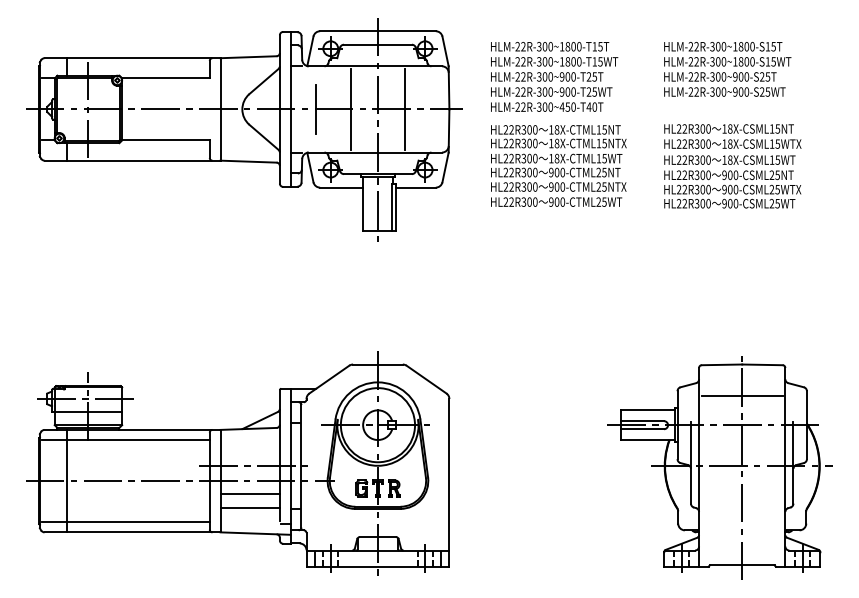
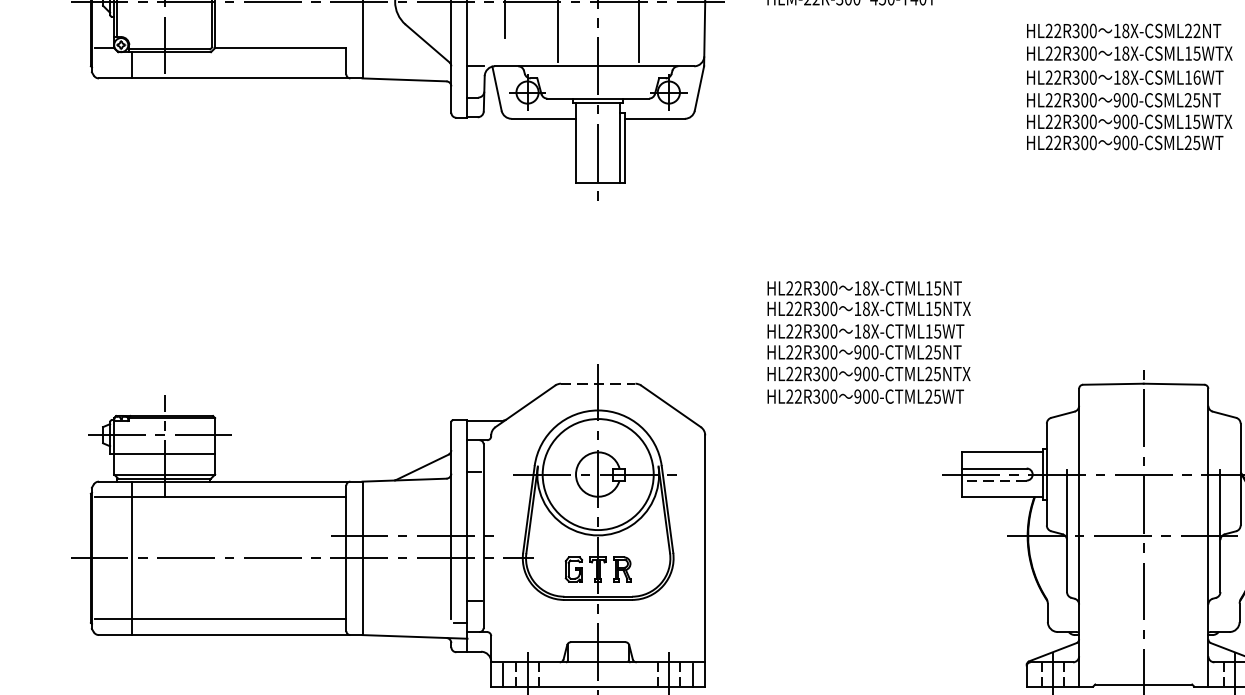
text: (774, 128) -> (1192, 30), 18X-CSML15NT -> 18X-CSML22NT
text: (777, 159) -> (1196, 76), 18X-CSML15WT -> 18X-CSML16WT
text: (558, 165) -> (868, 341), moved
text: (771, 189) -> (1187, 121), 900-CSML25WTX -> 900-CSML15WTX
line: (377, 364) -> (597, 383), solid -> dashed
line: (742, 395) -> (1144, 430), removed
line: (642, 429) -> (994, 481), solid -> dashed
line: (249, 493) -> (405, 576), removed
line: (249, 507) -> (405, 597), removed

